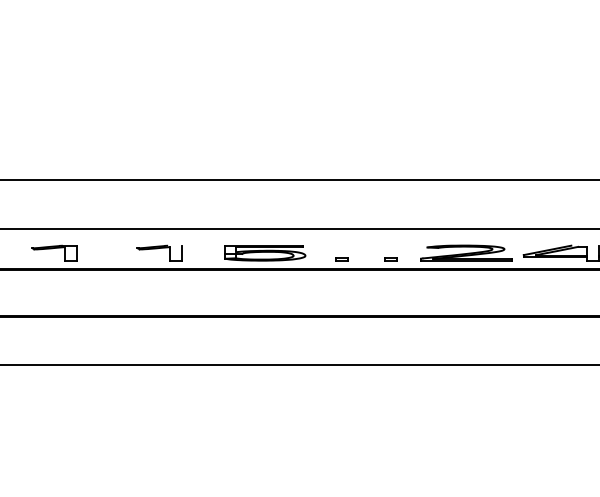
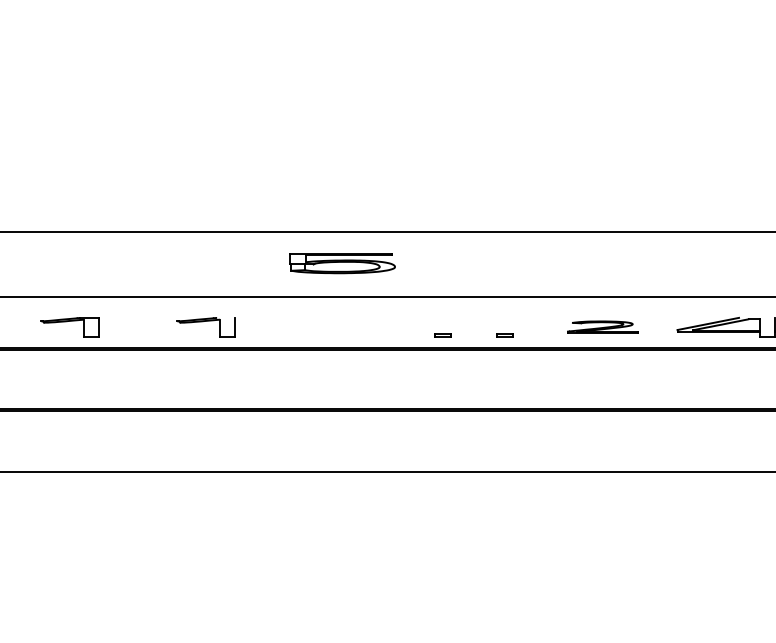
part: (465, 252) -> (602, 326), size x0.6
part: (264, 253) -> (342, 263), moved

